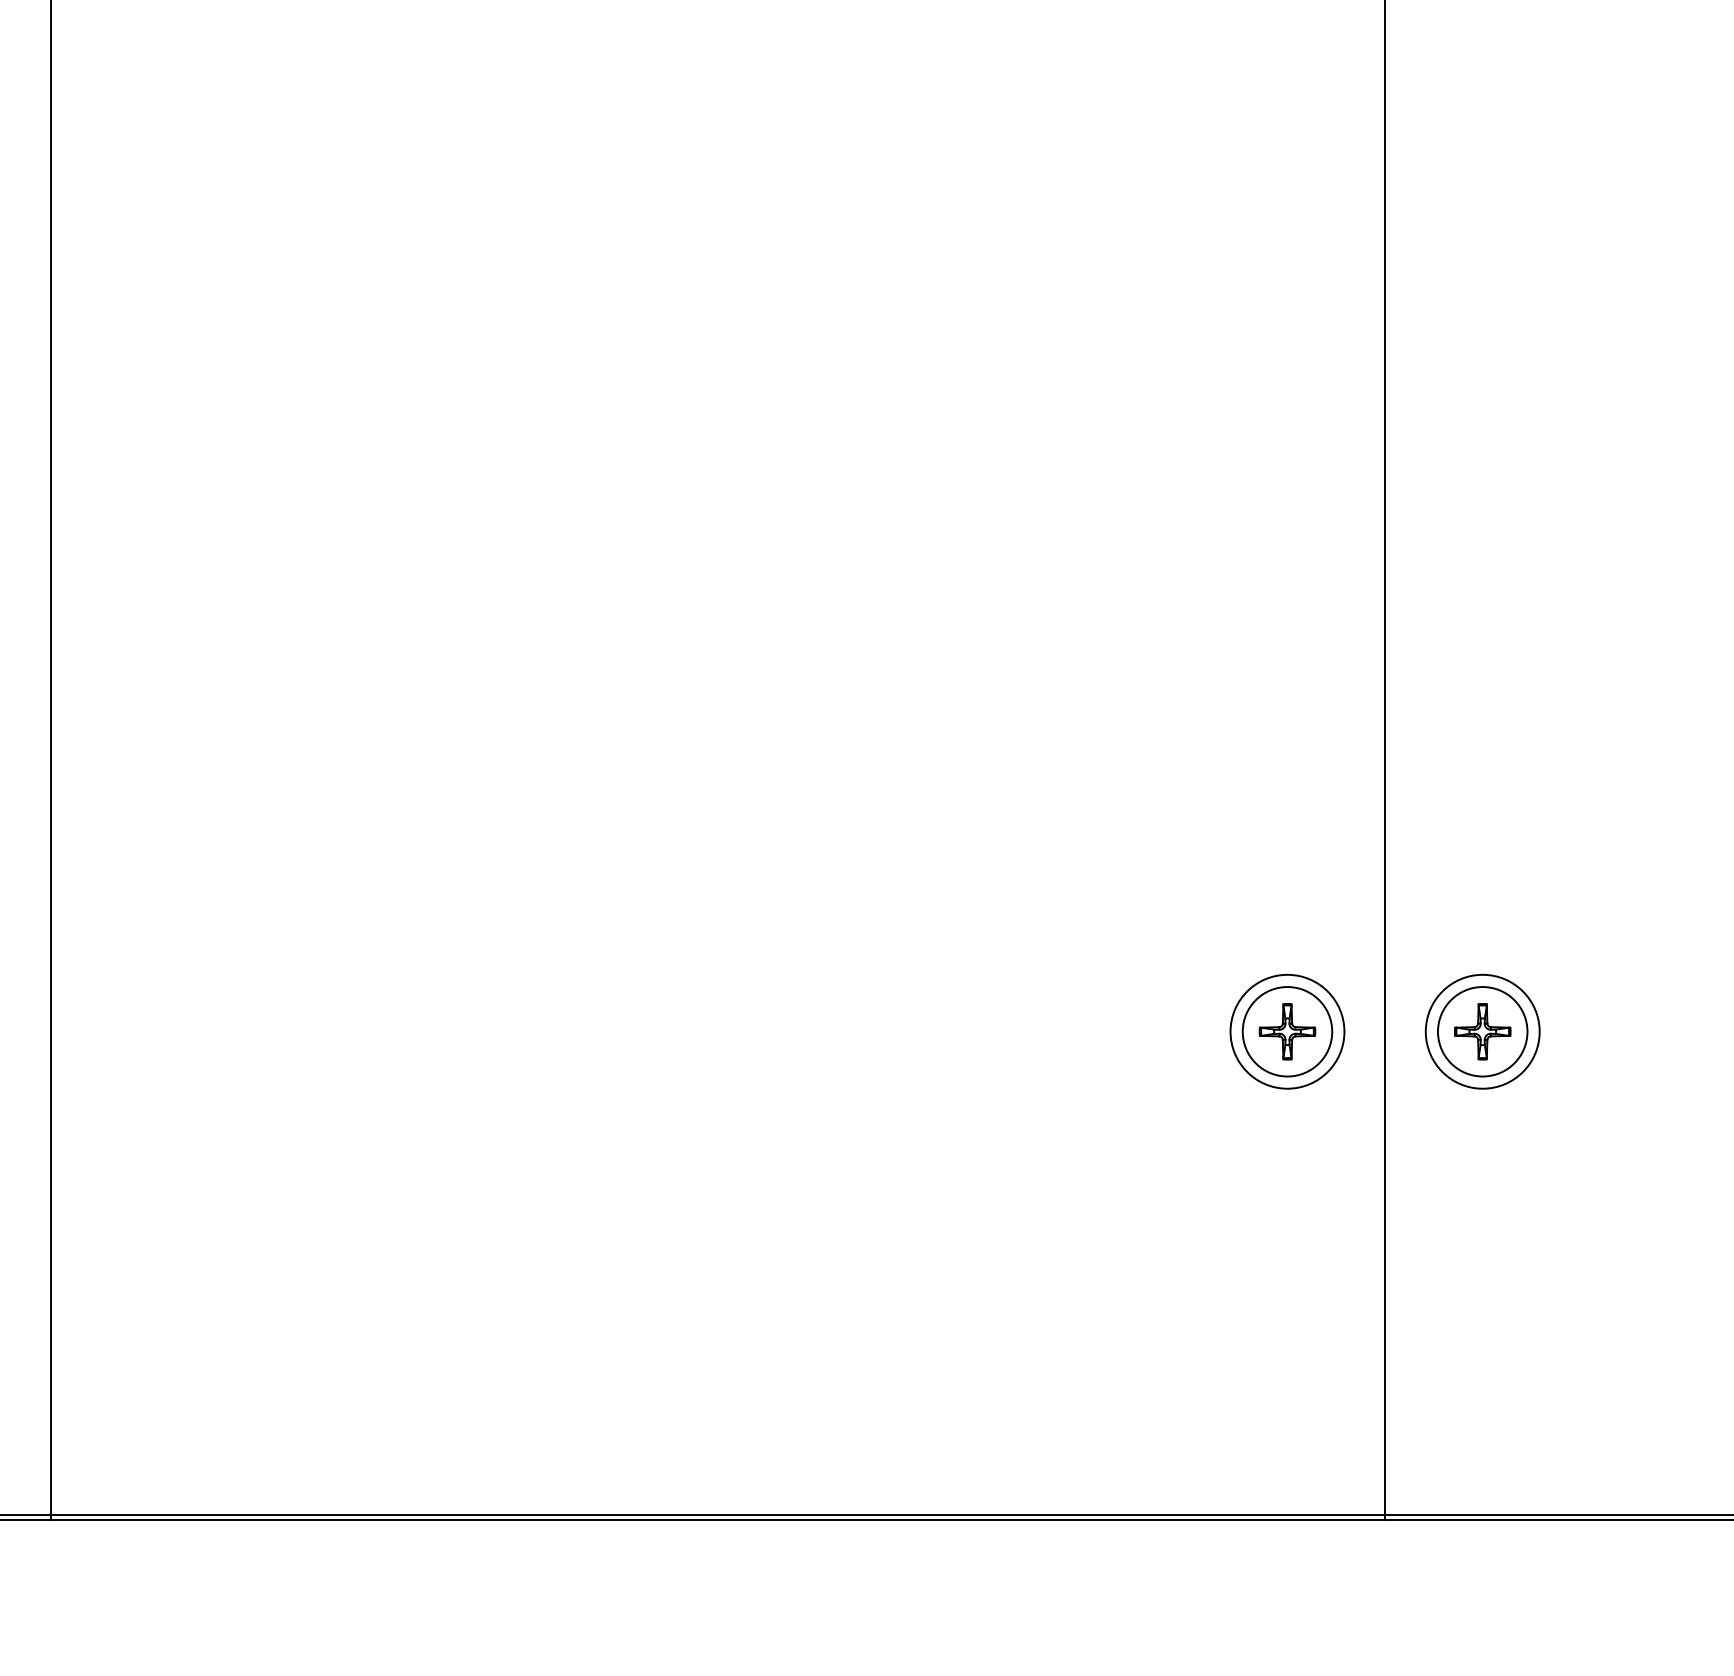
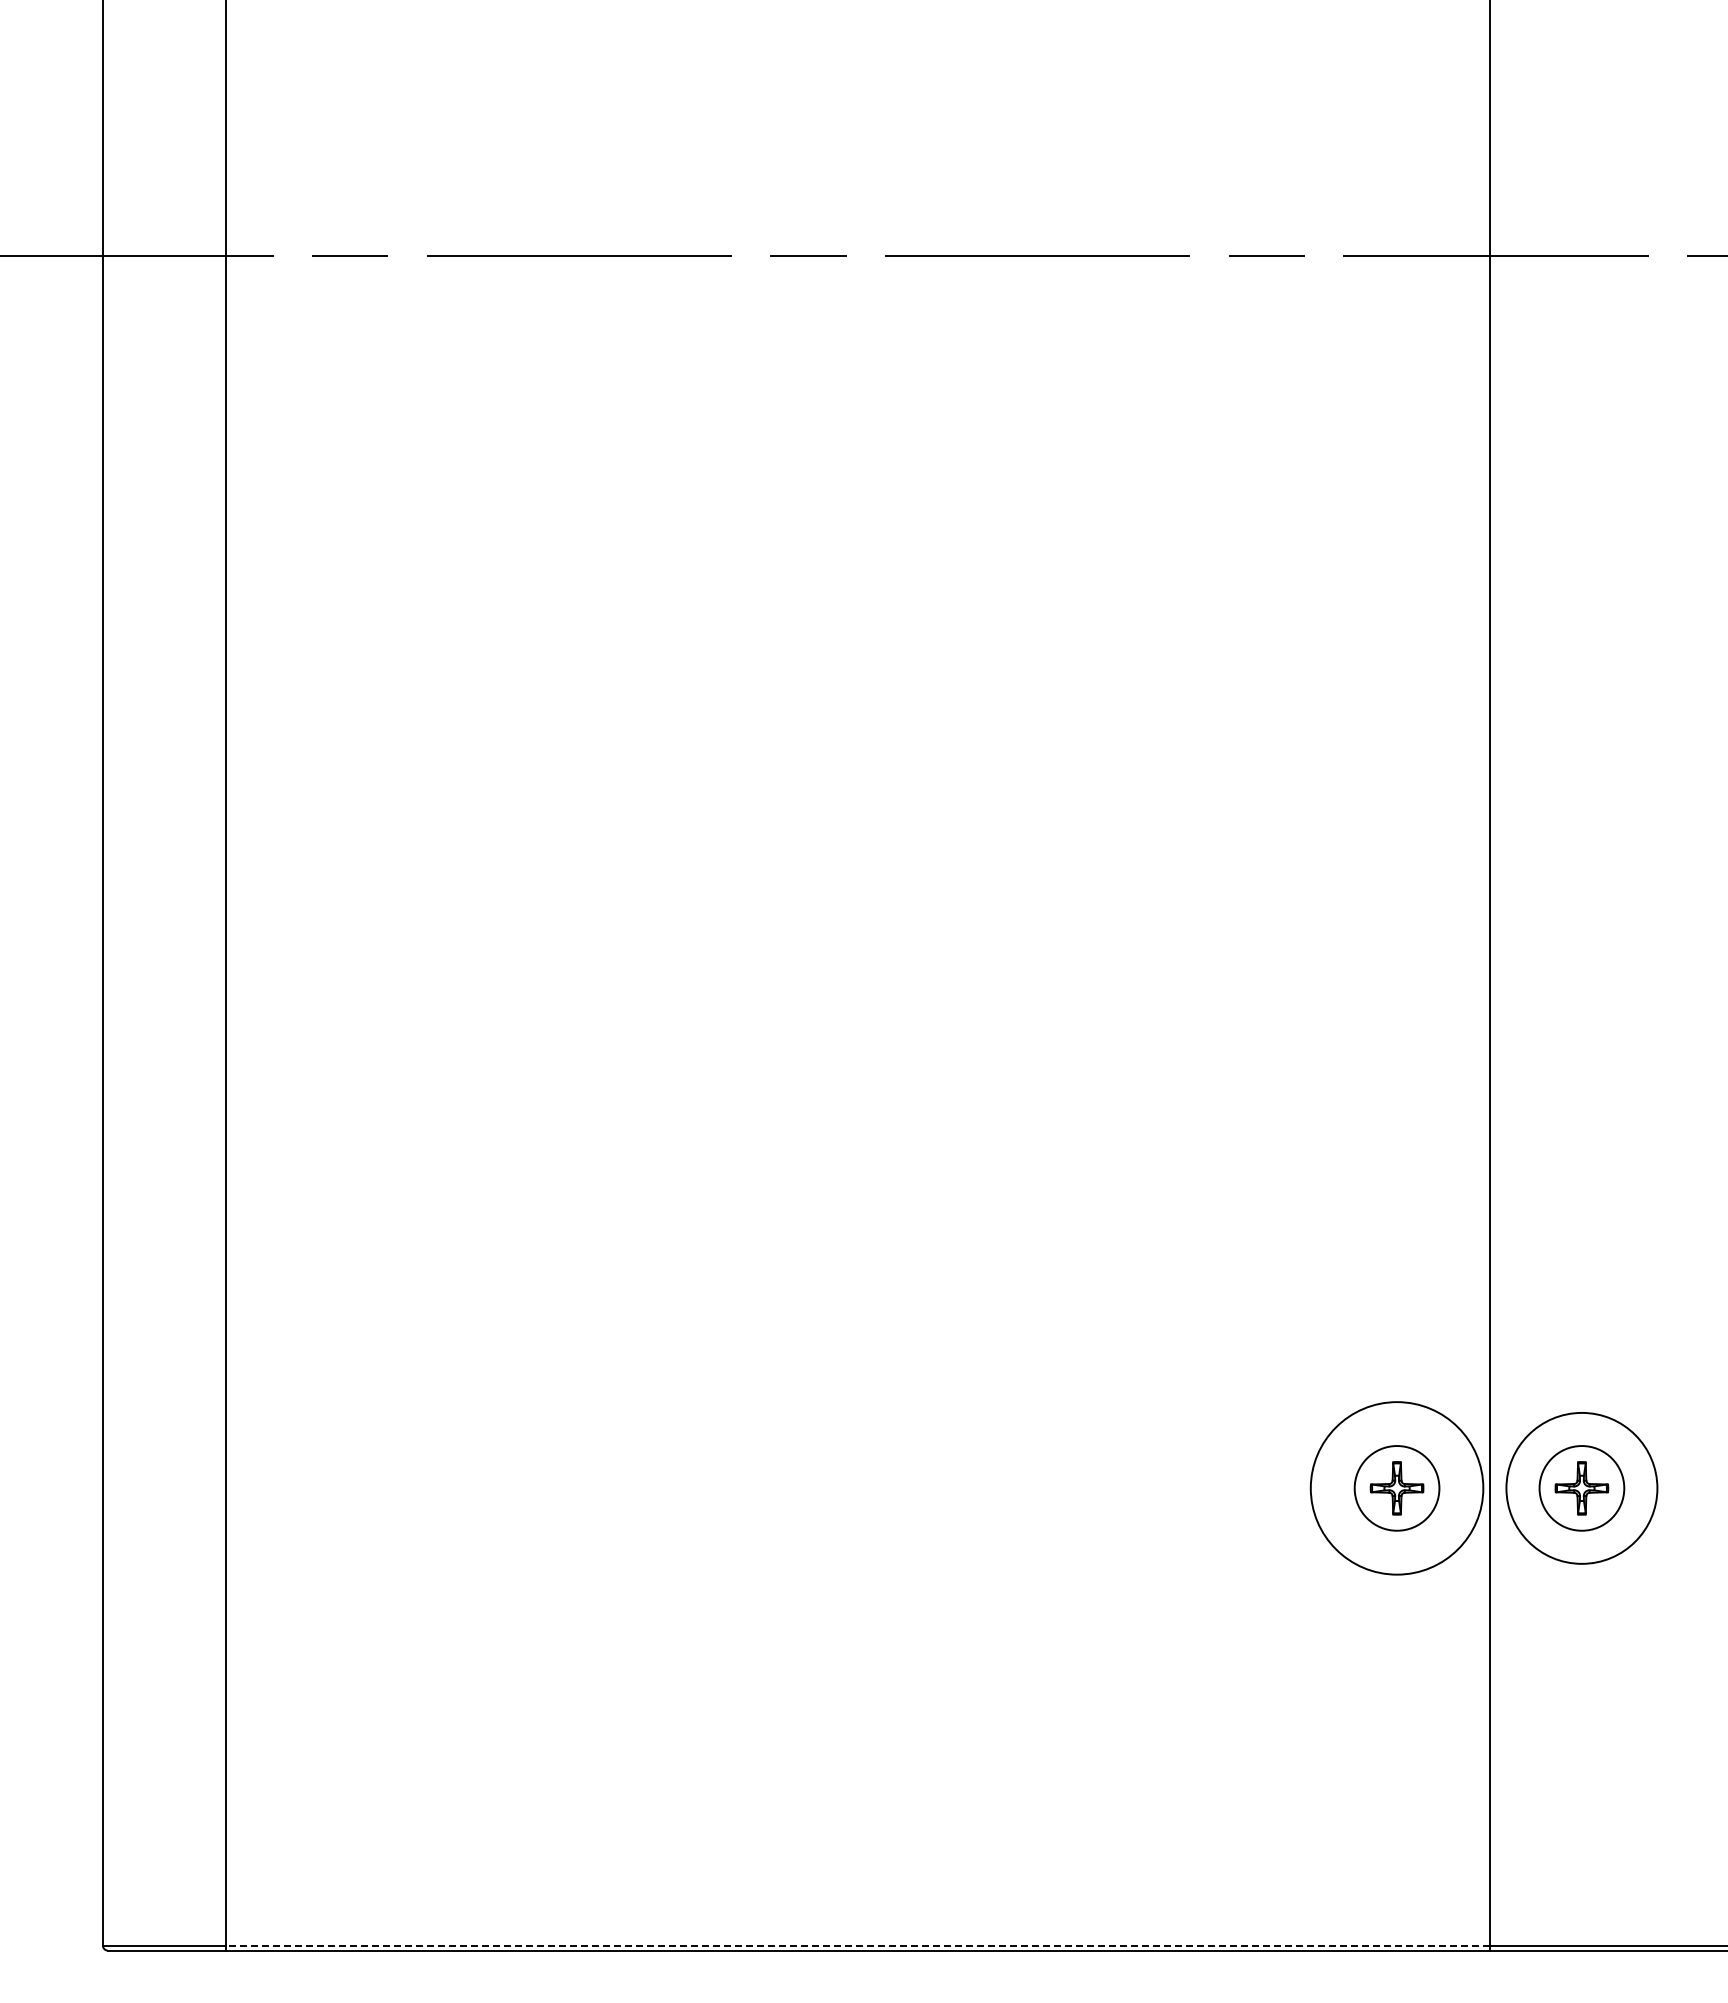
circle: (1286, 1031) -> (1396, 1488), size x1.6
circle: (1482, 1031) -> (1581, 1488), size x1.4
line: (717, 1514) -> (857, 1945), solid -> dashed

